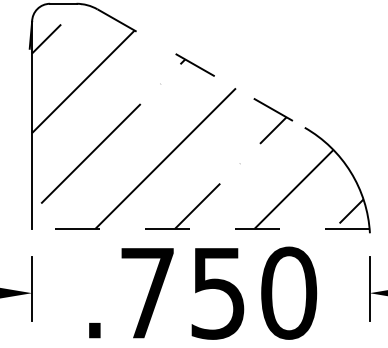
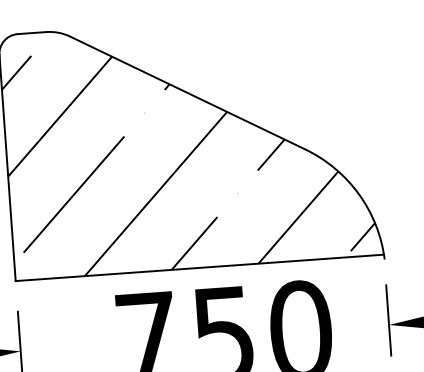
line: (201, 68) -> (187, 92), dashed -> solid
line: (200, 228) -> (199, 267), dashed -> solid

